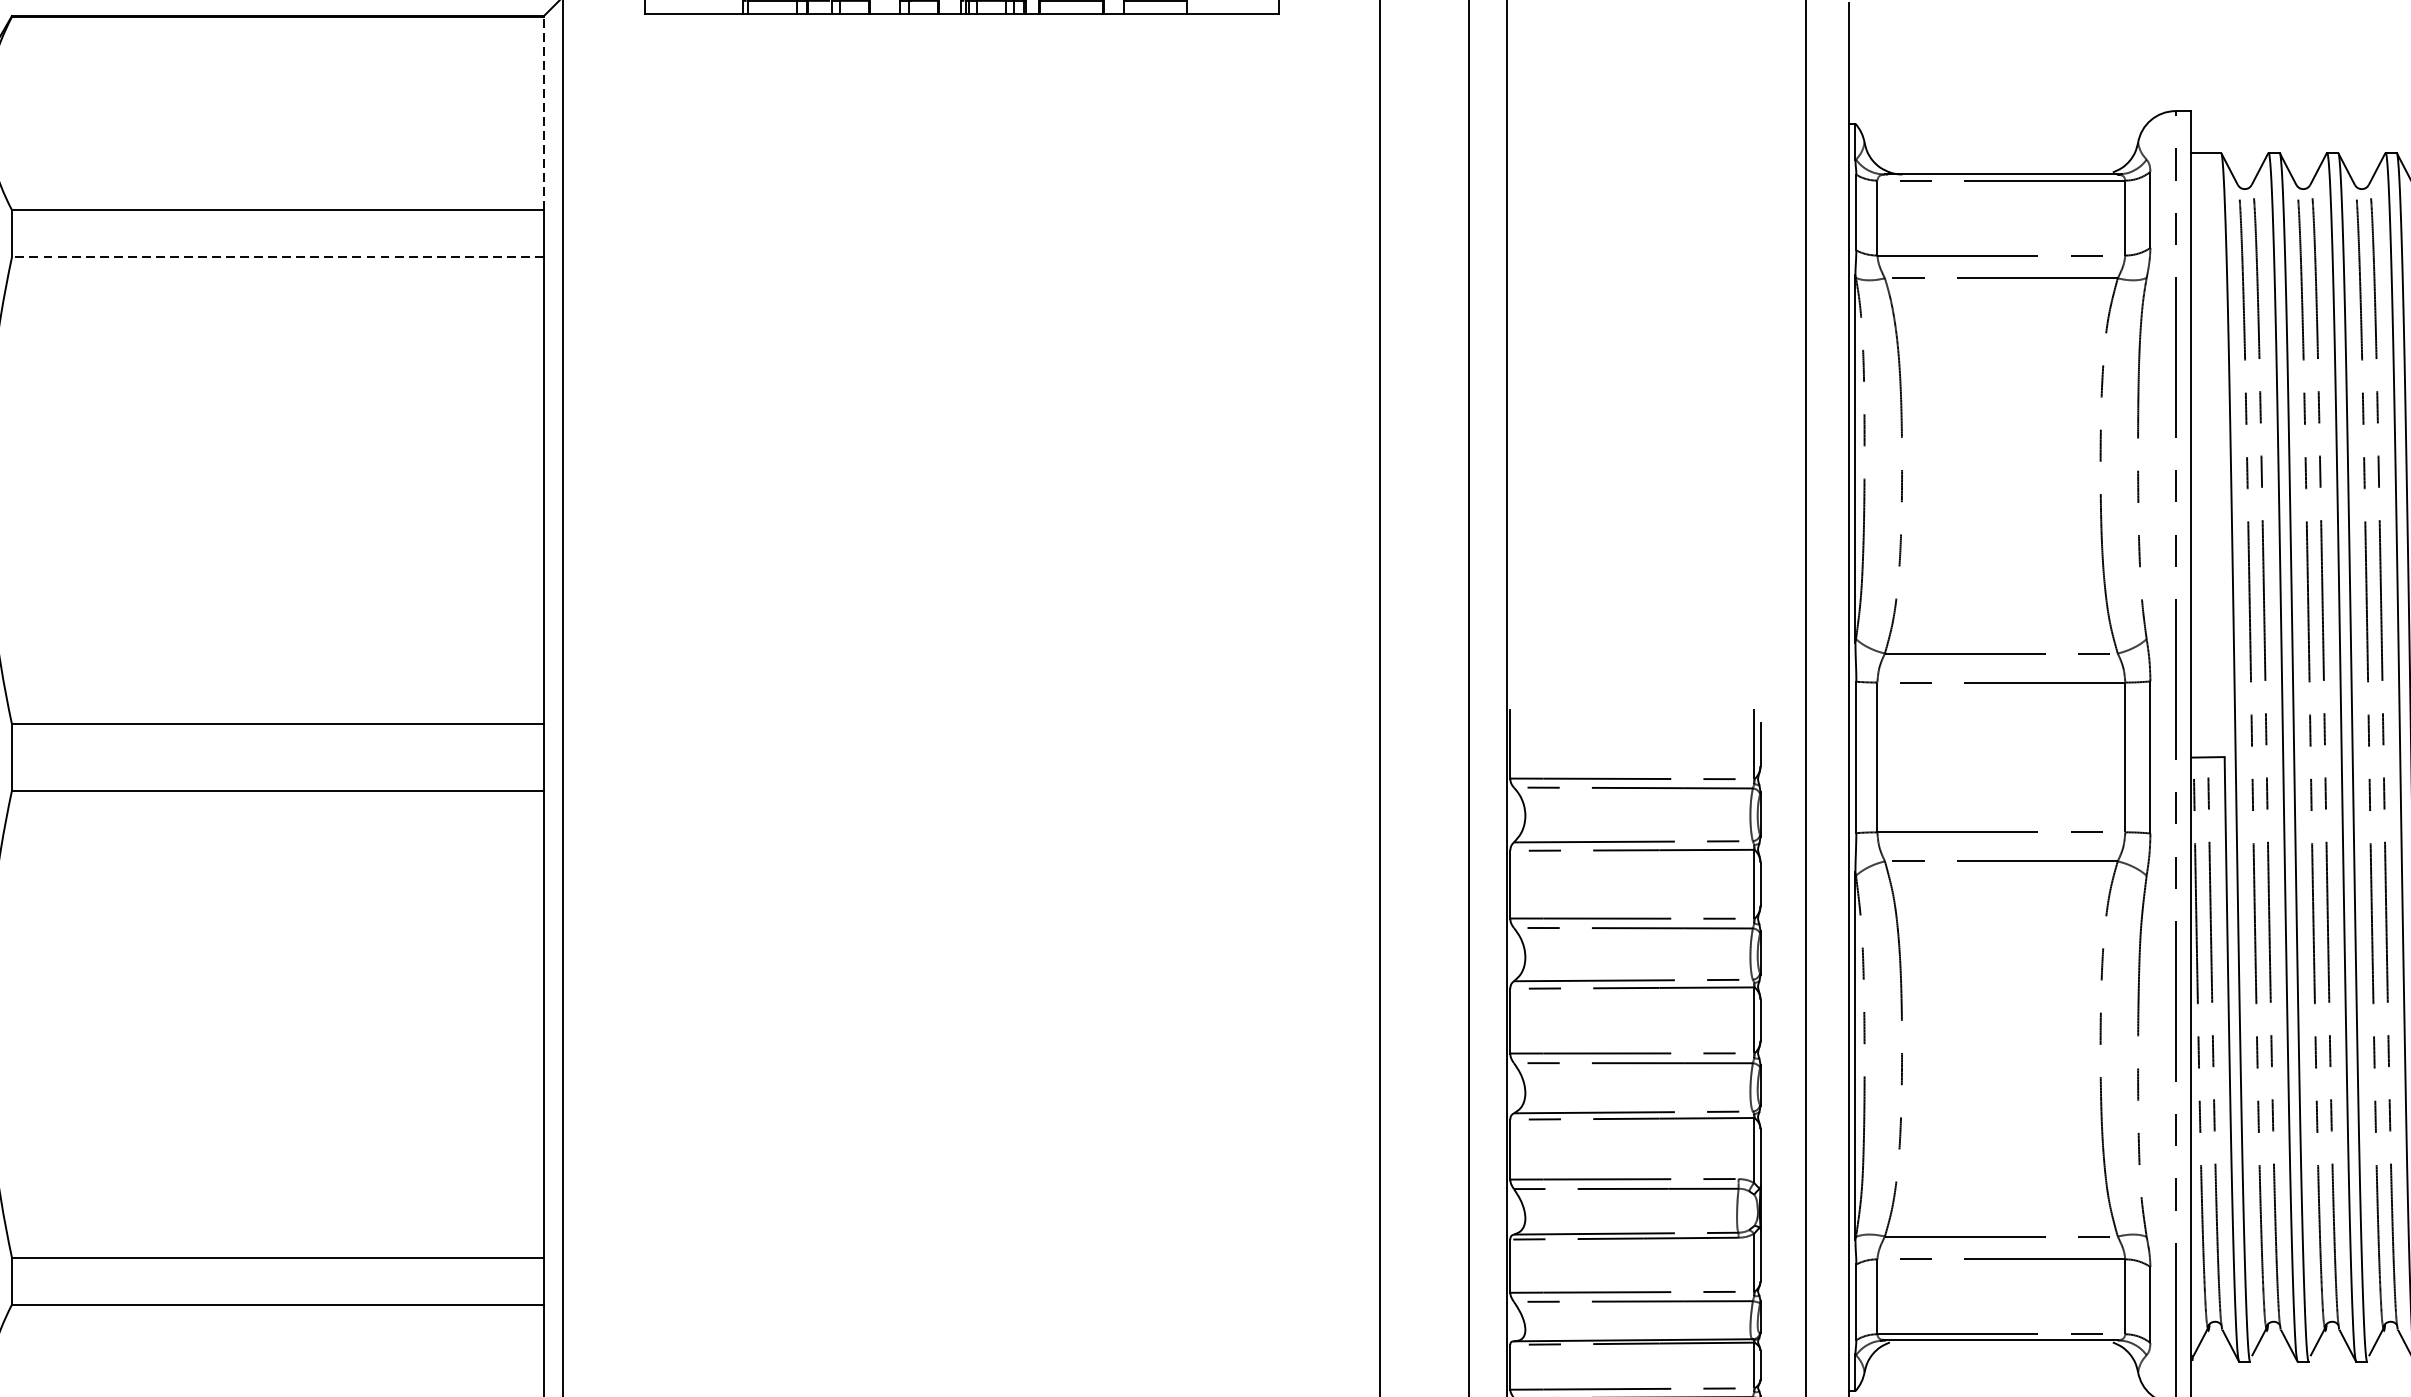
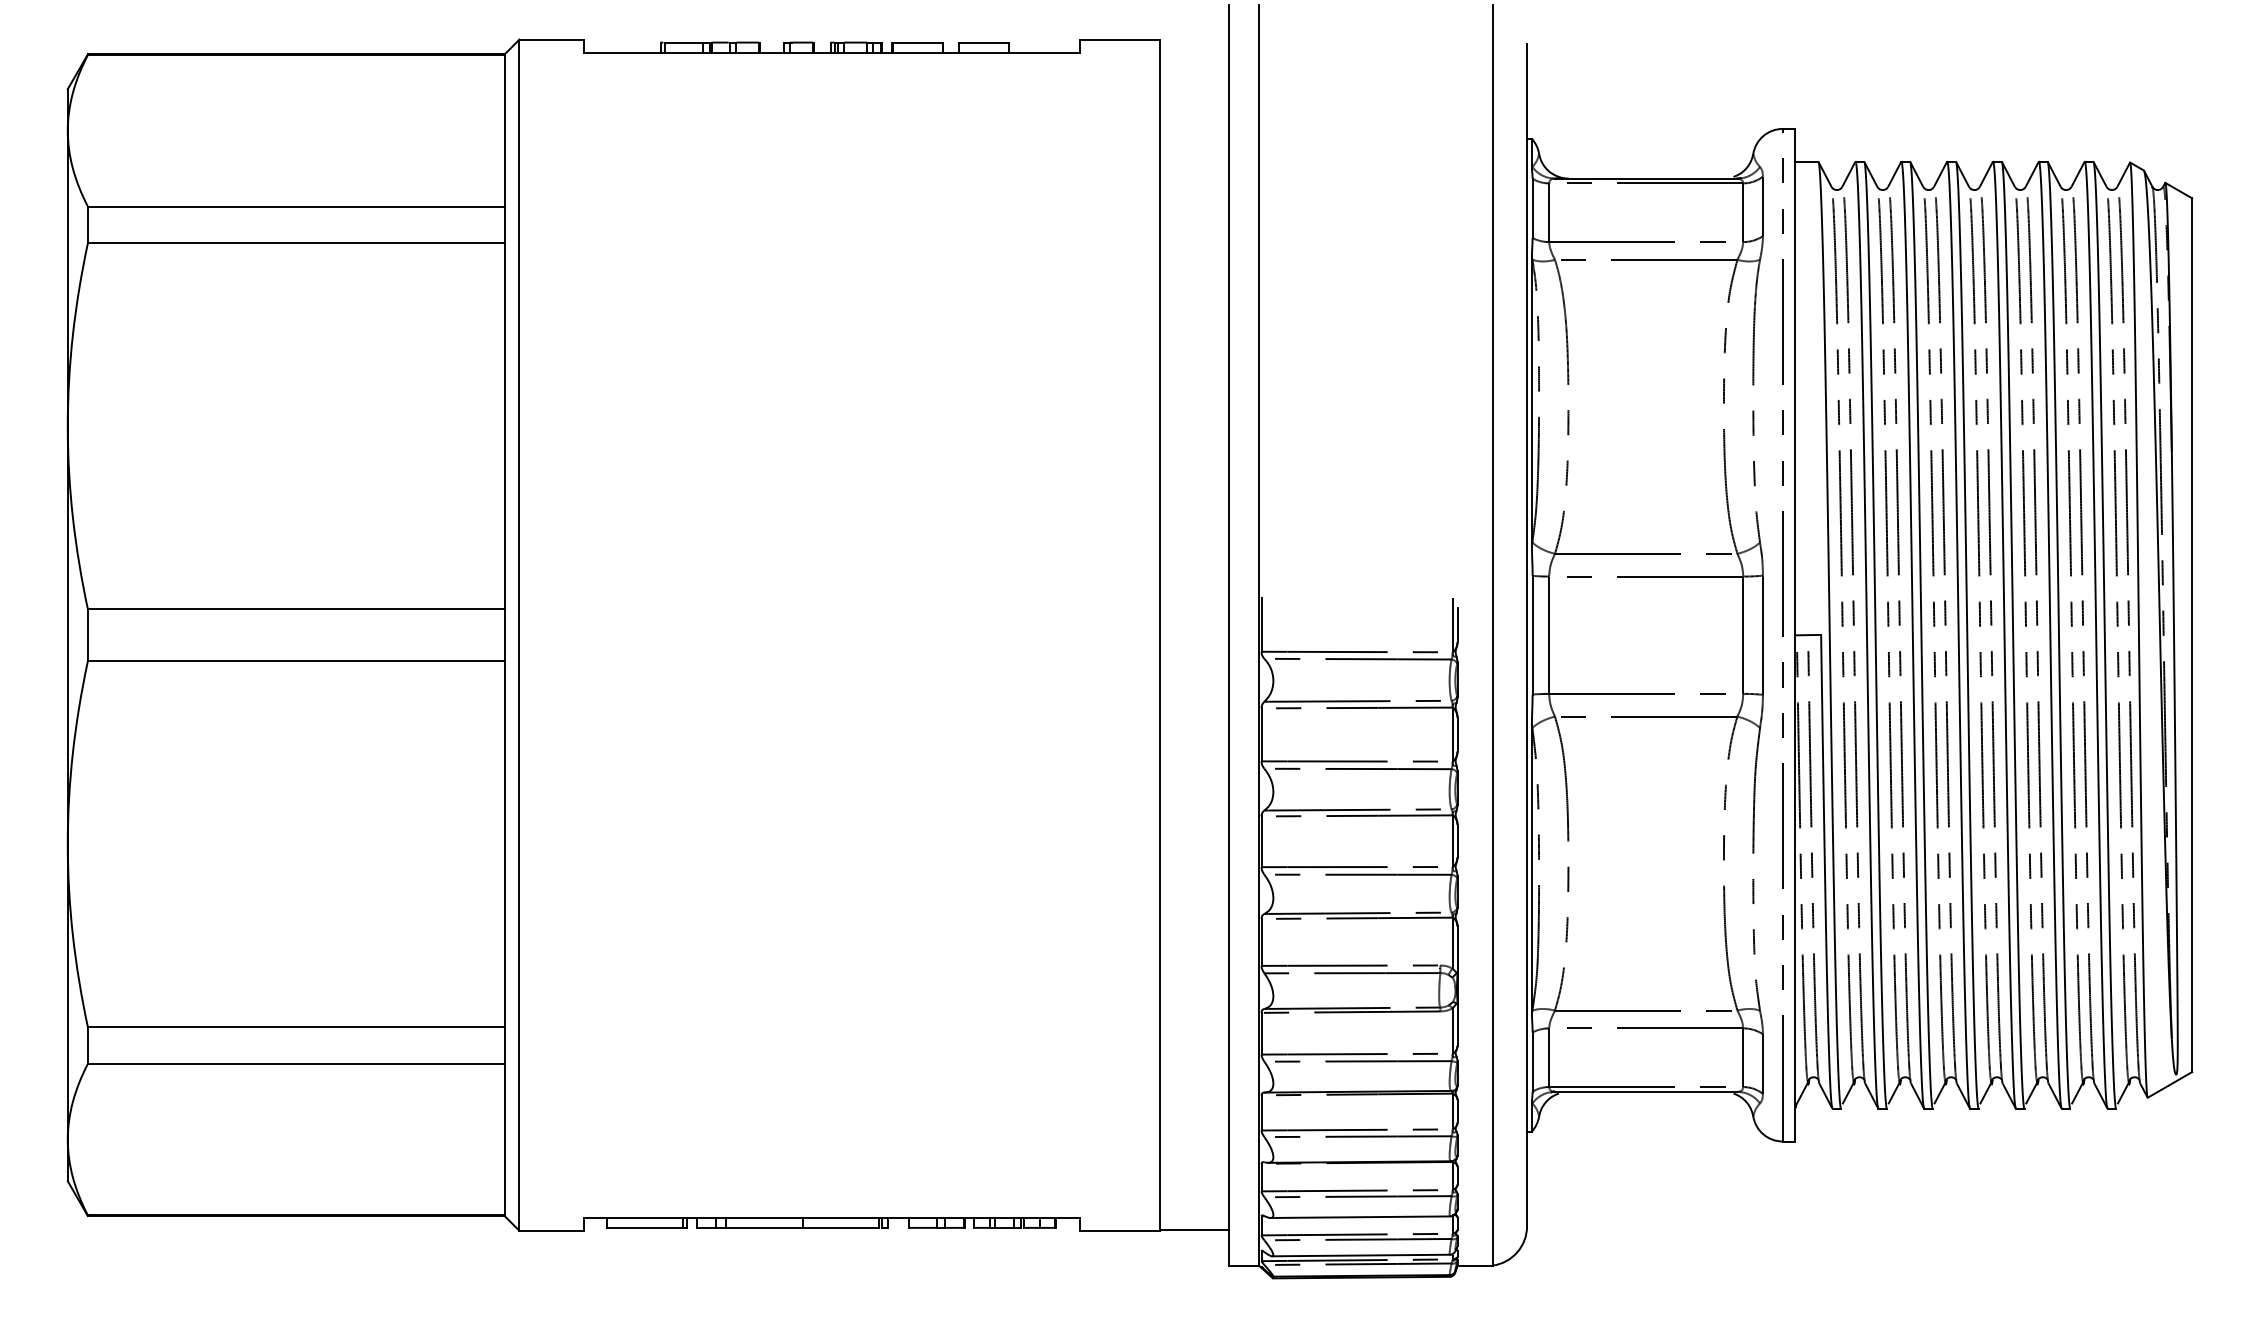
line: (543, 113) -> (504, 130), dashed -> solid
line: (277, 257) -> (295, 243), dashed -> solid

